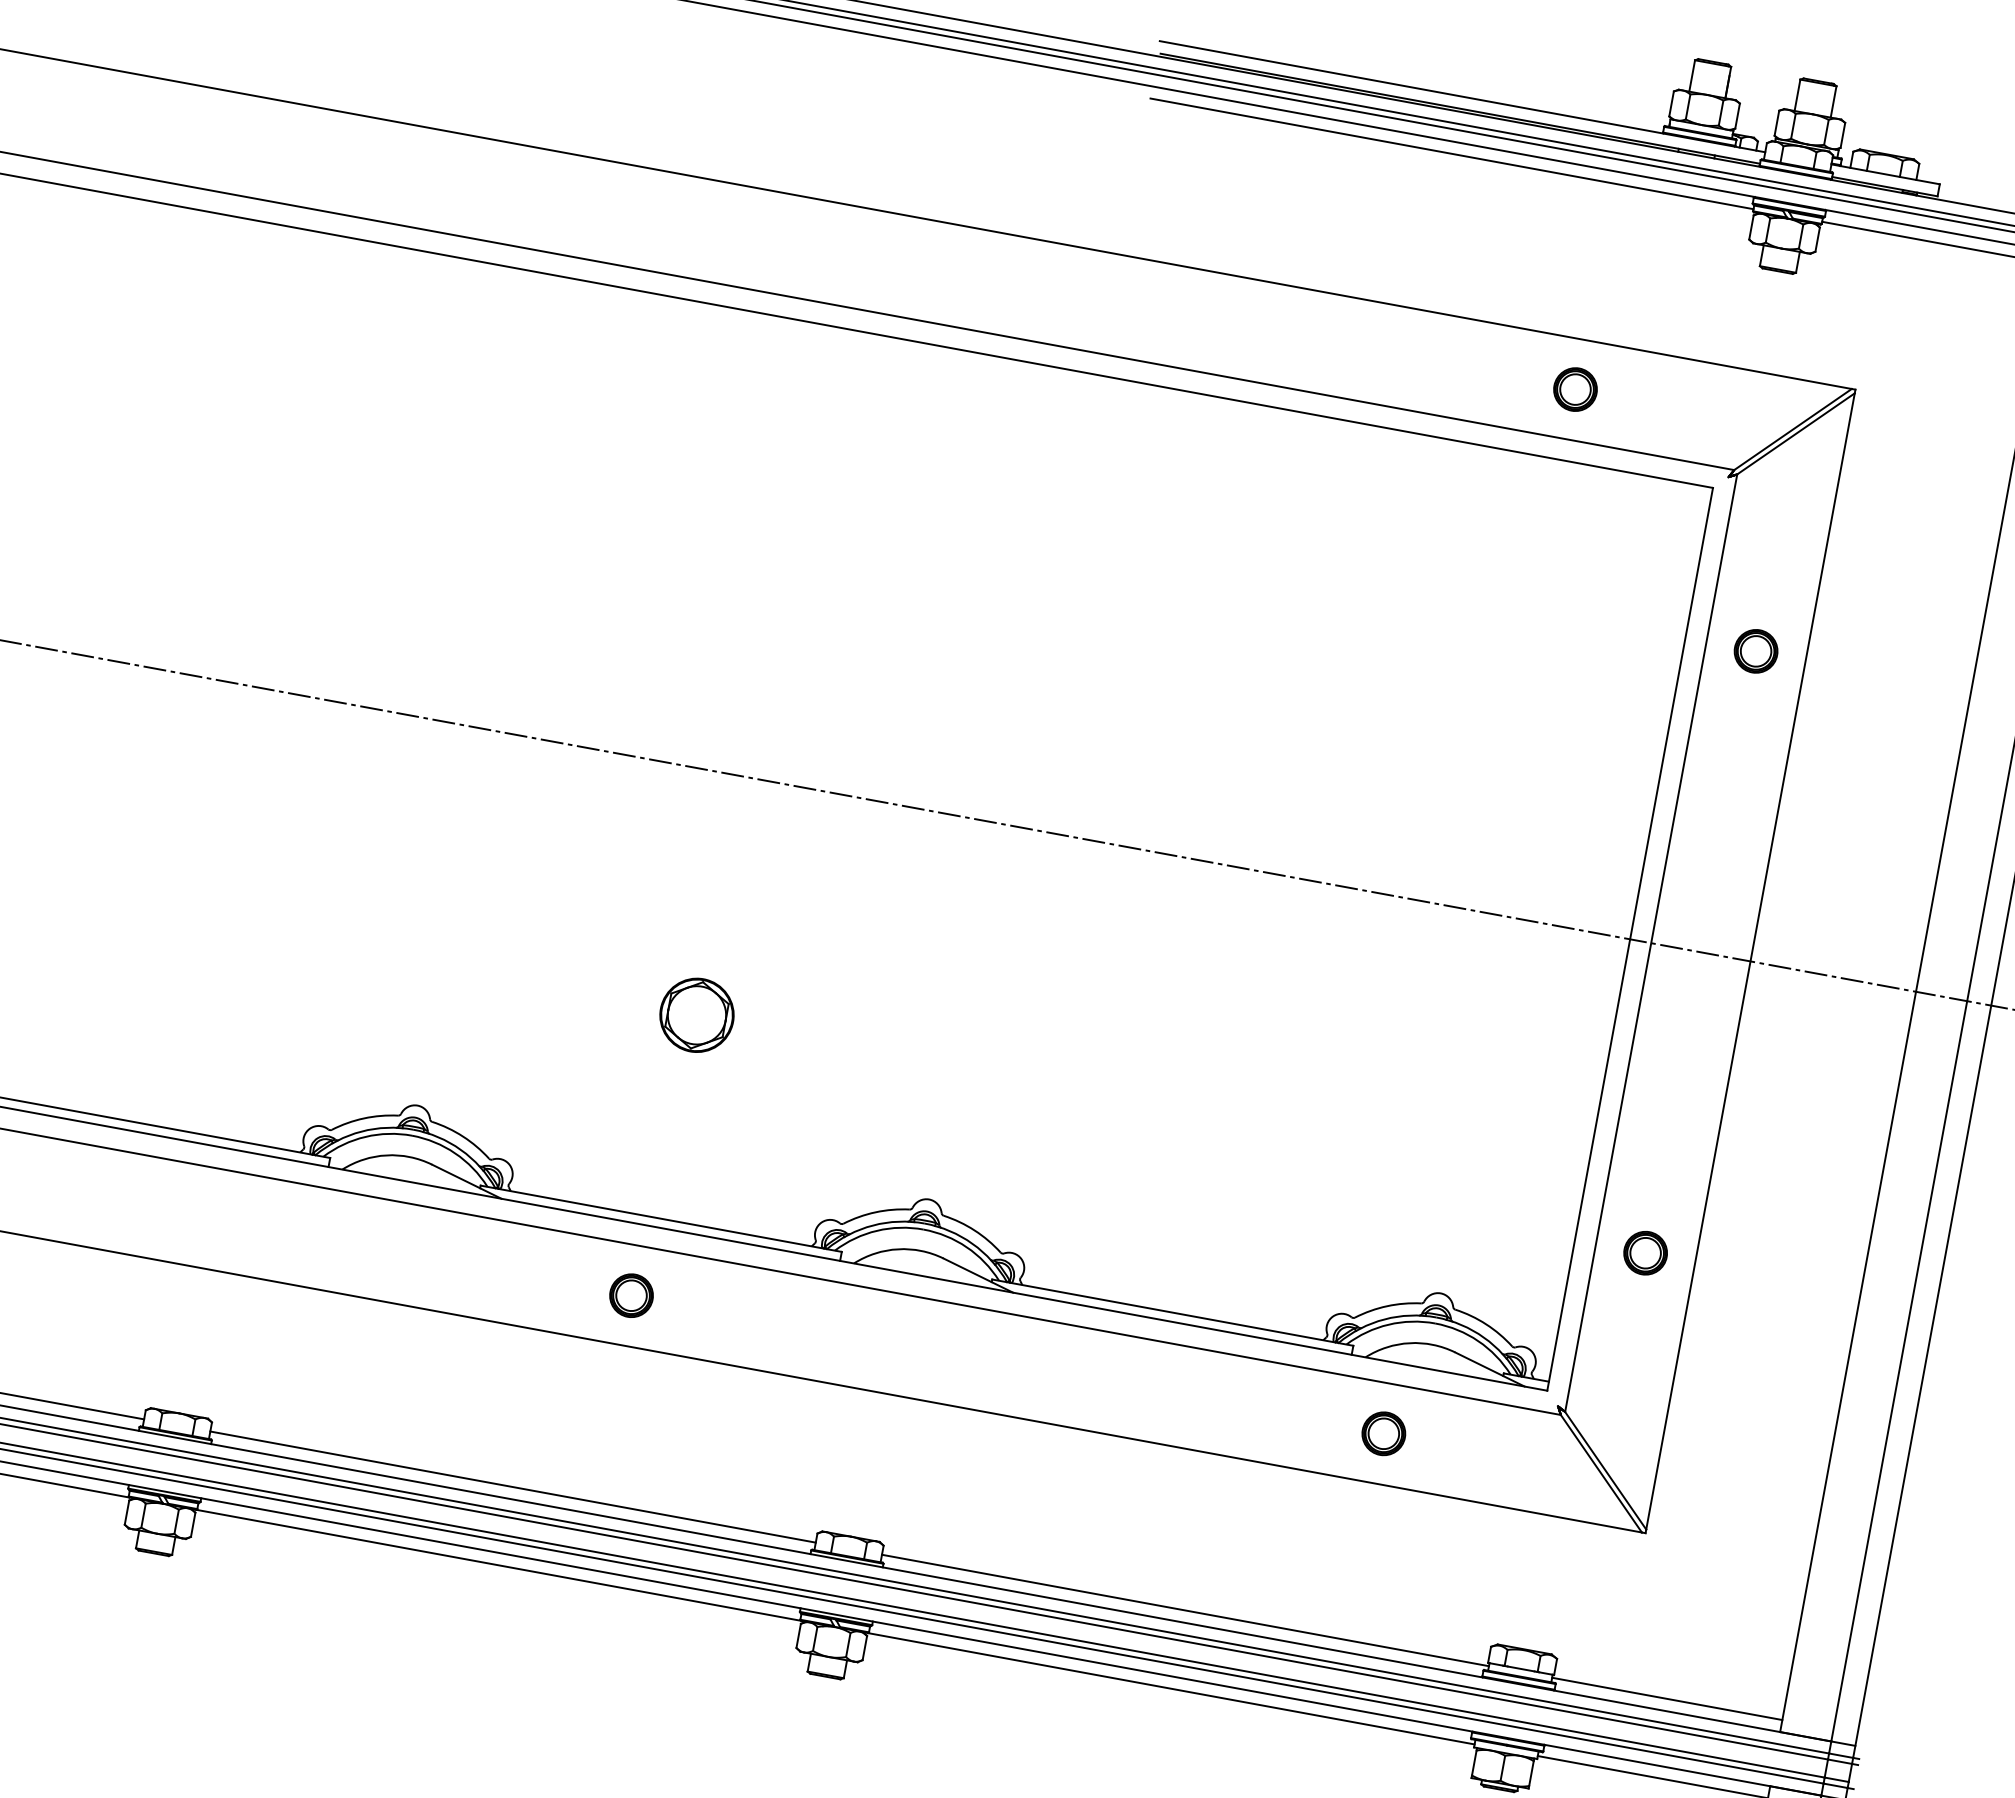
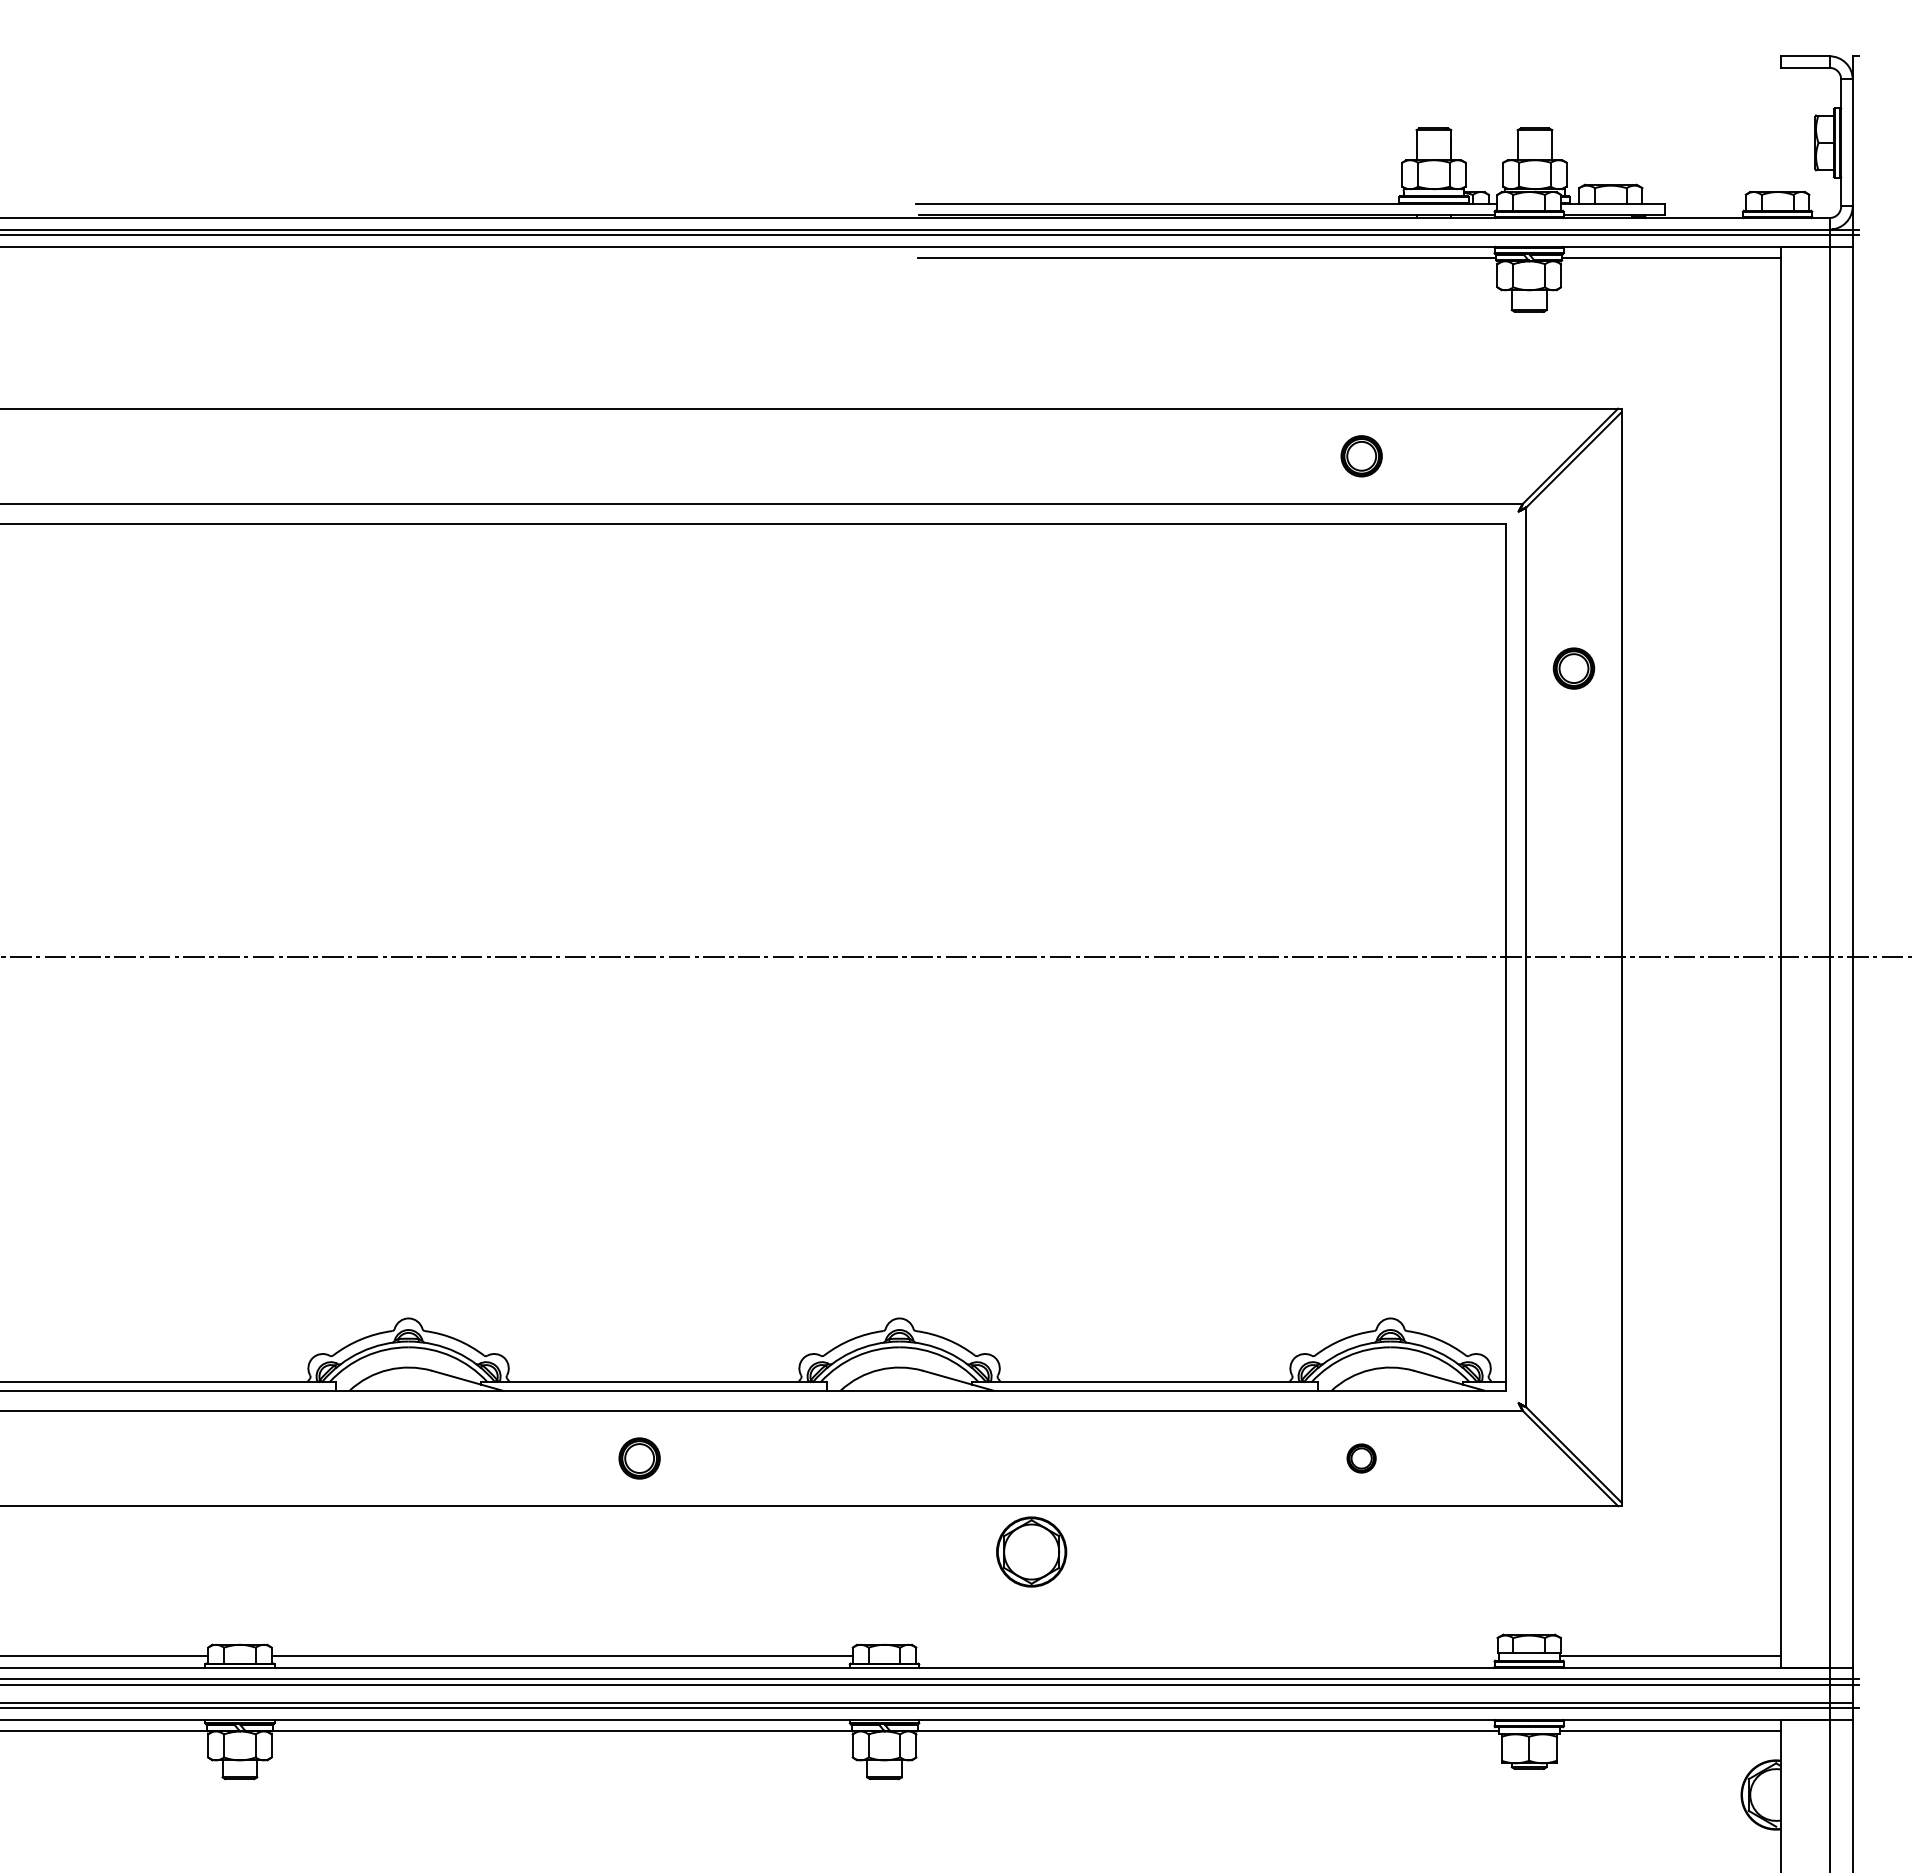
part: (696, 1014) -> (1031, 1551), moved
part: (1645, 1253) -> (1573, 1246), removed
part: (1383, 1433) -> (1361, 1458), size x0.7
line: (1185, 1610) -> (1207, 1656), removed

